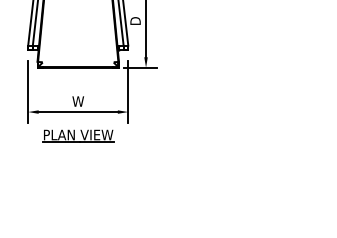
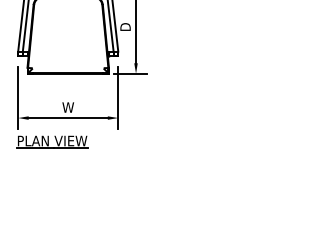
part: (78, 135) -> (52, 141), moved

